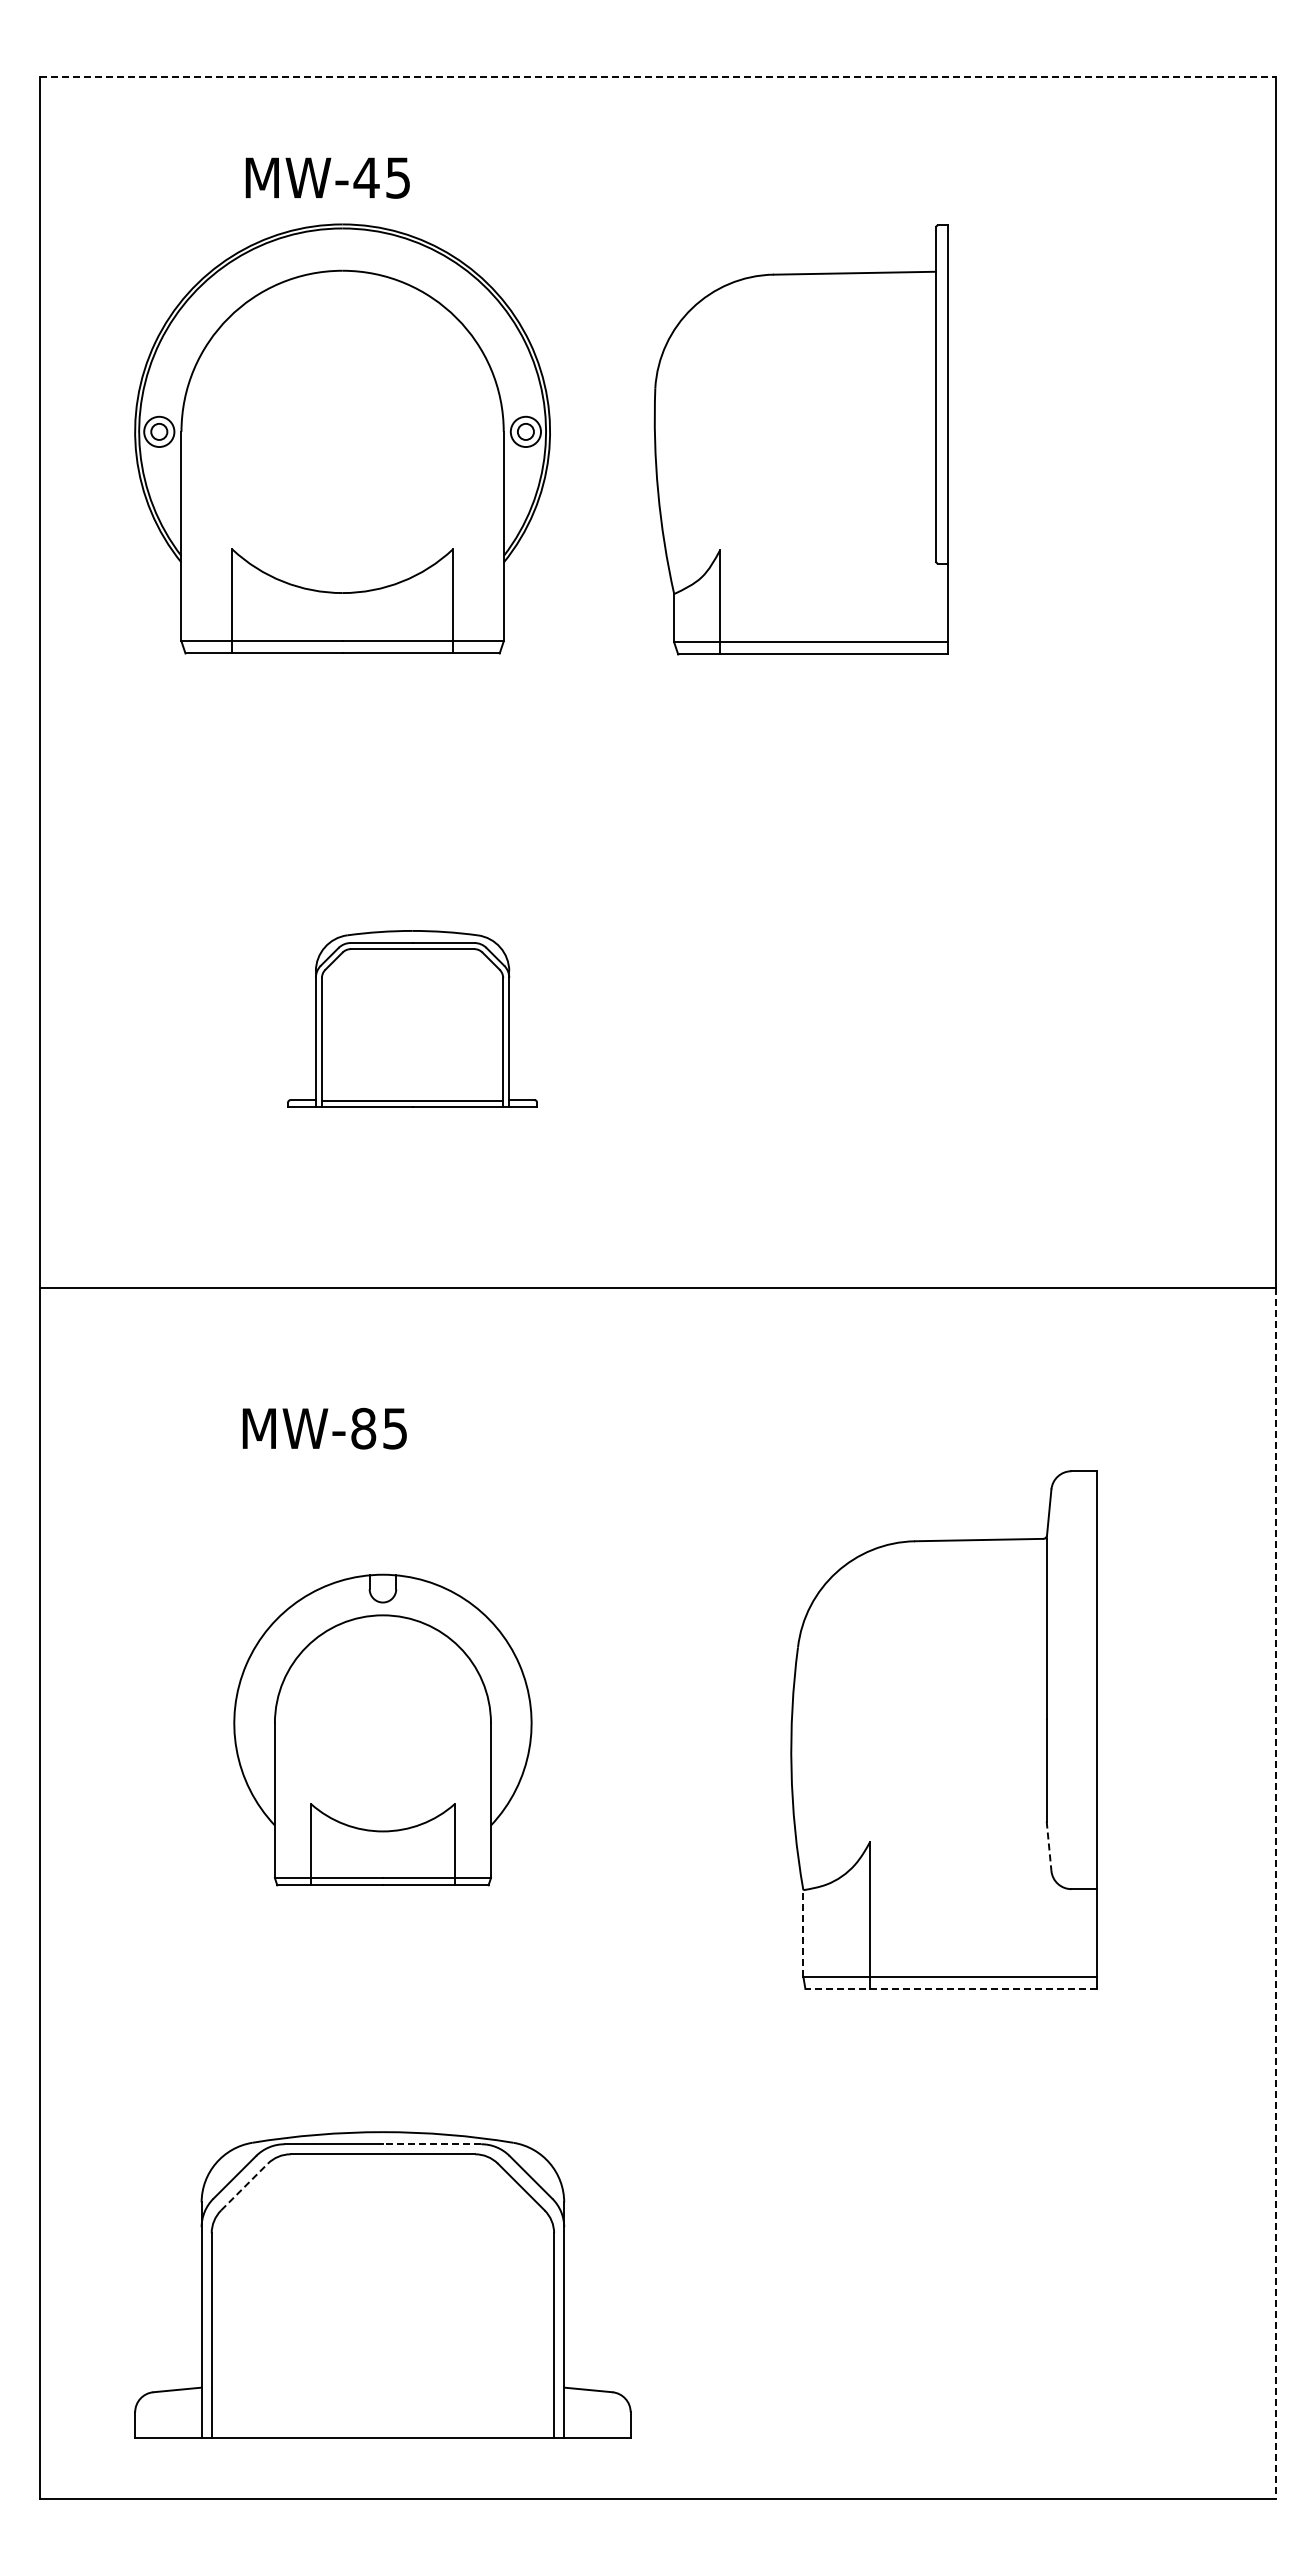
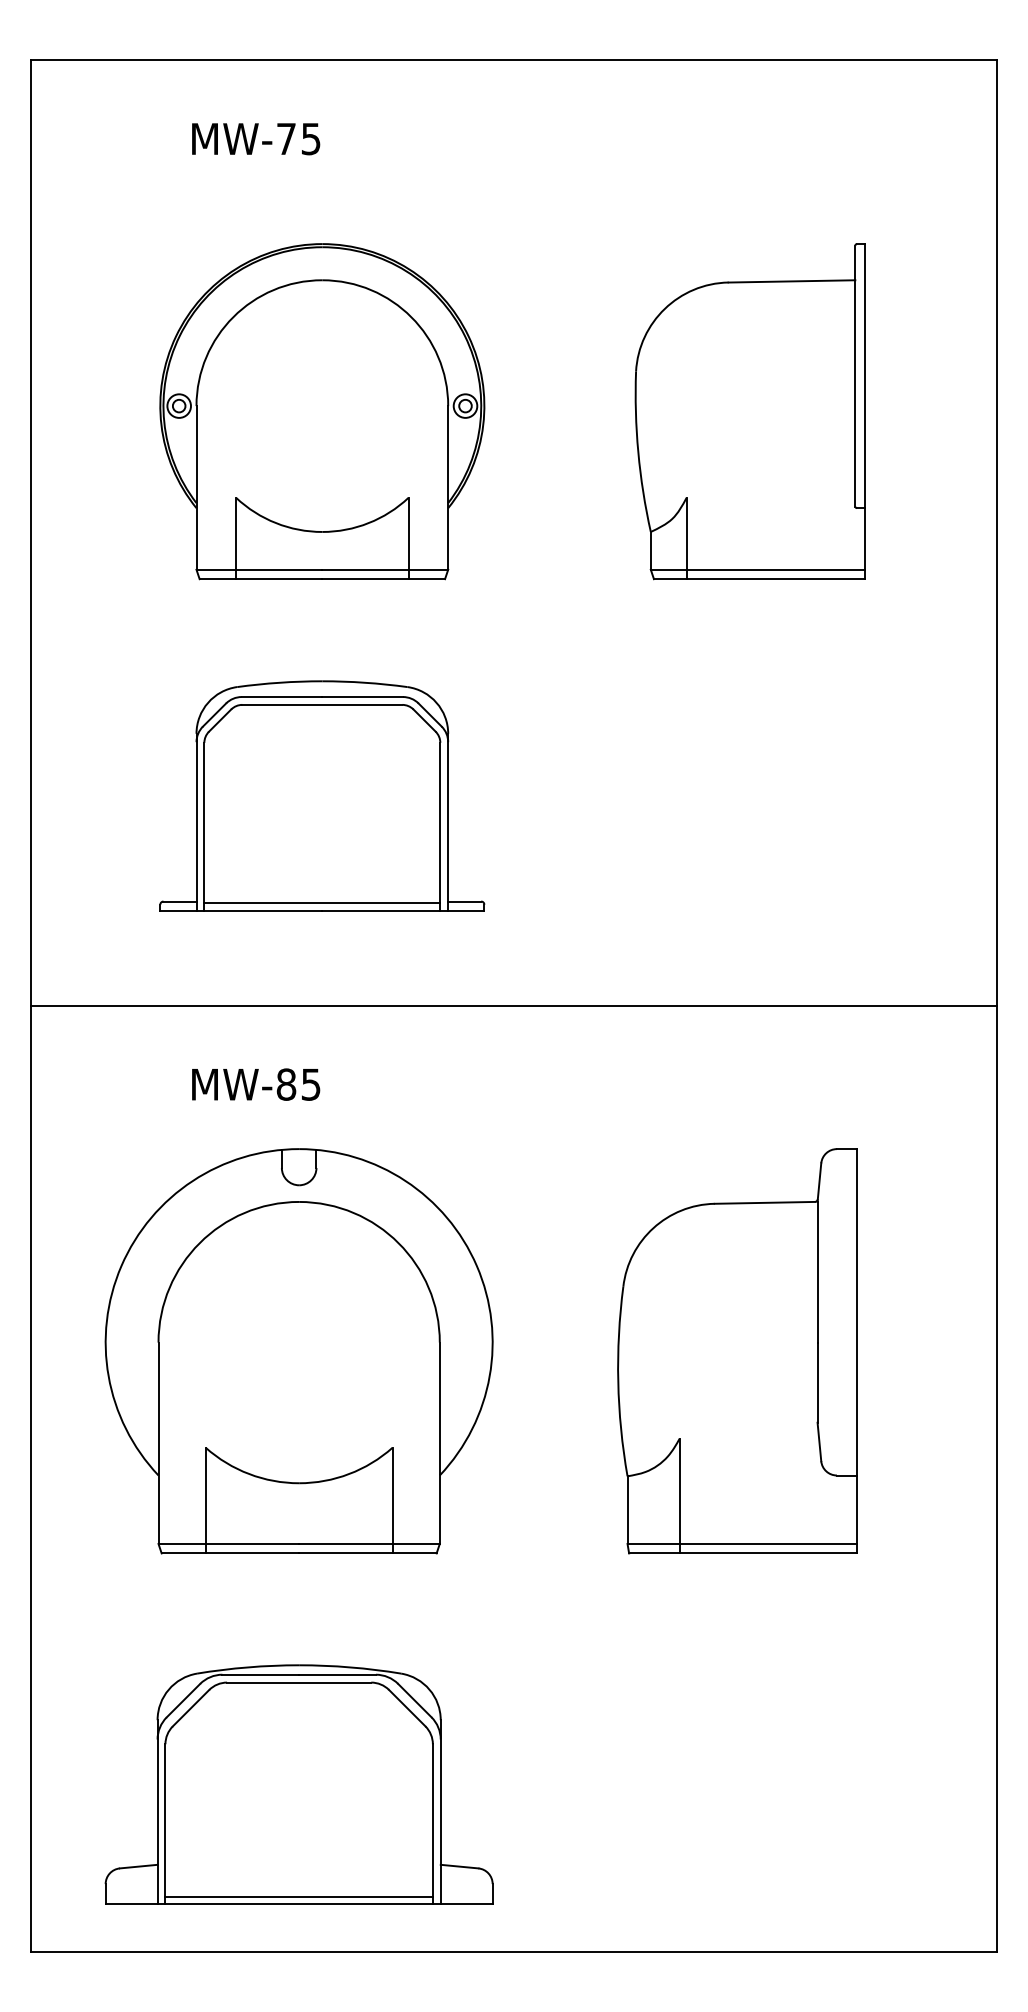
line: (658, 77) -> (514, 60), dashed -> solid
text: (366, 177) -> (286, 138), MW-45 -> MW-75
part: (342, 438) -> (322, 411), moved
part: (800, 439) -> (749, 411), moved
part: (412, 1018) -> (322, 795), size x1.67
text: (324, 1428) -> (255, 1084), moved
part: (382, 1729) -> (298, 1350), size x1.67
line: (1049, 1846) -> (819, 1442), dashed -> solid
line: (1276, 1893) -> (997, 1478), dashed -> solid
line: (803, 1933) -> (627, 1510), dashed -> solid
line: (950, 1988) -> (742, 1553), dashed -> solid
line: (431, 2144) -> (337, 1674), dashed -> solid
line: (244, 2186) -> (191, 1707), dashed -> solid
line: (382, 2428) -> (298, 1896), added

